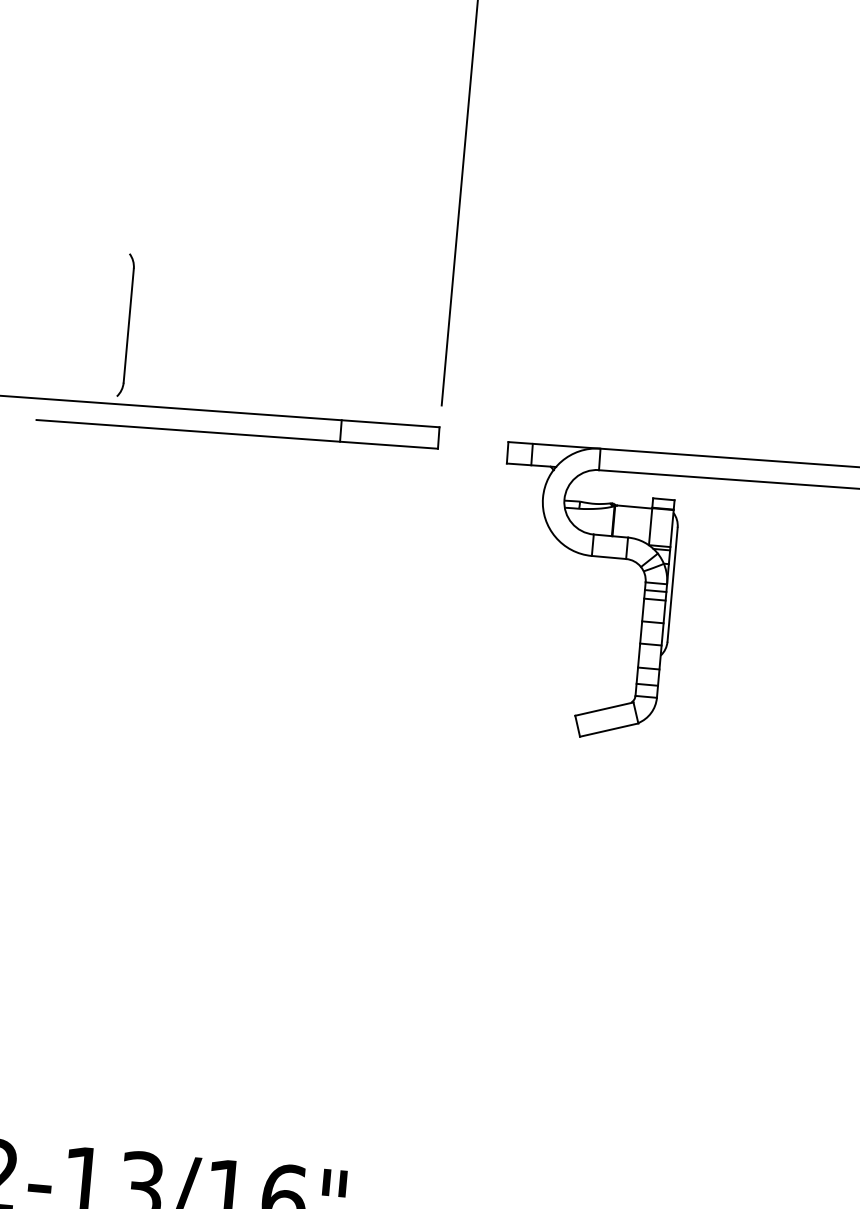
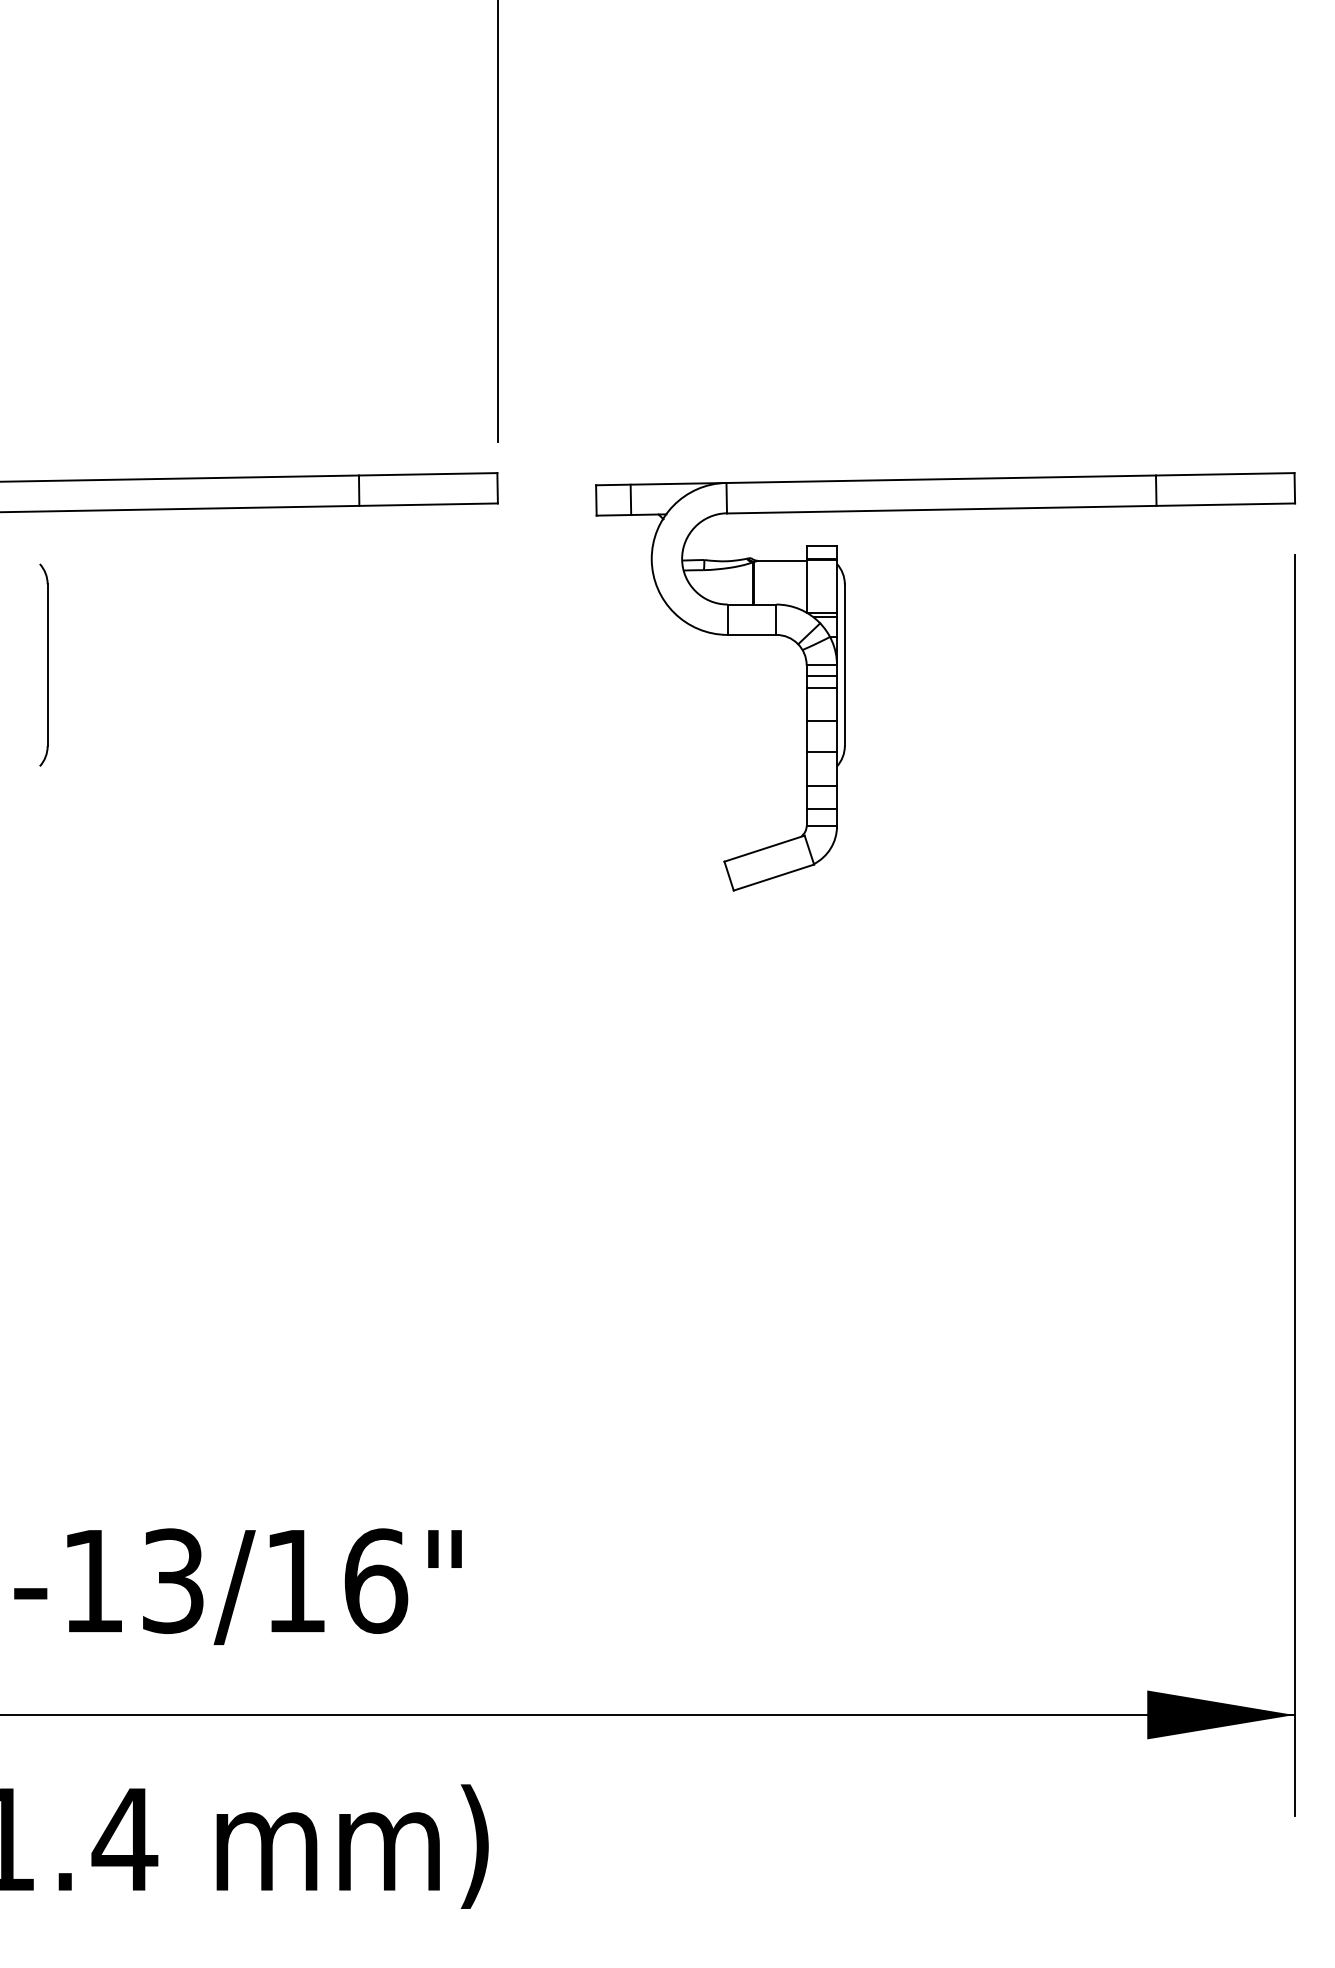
part: (125, 324) -> (43, 664), moved

